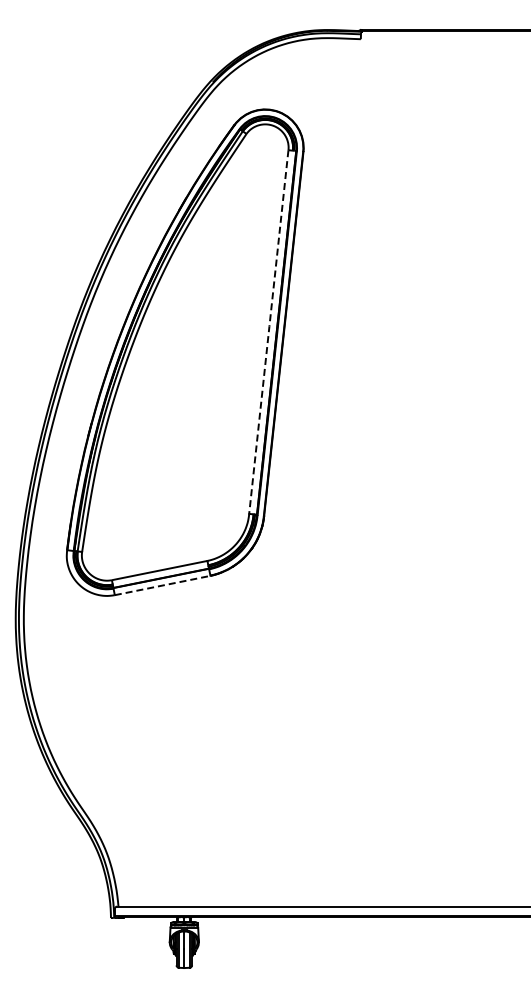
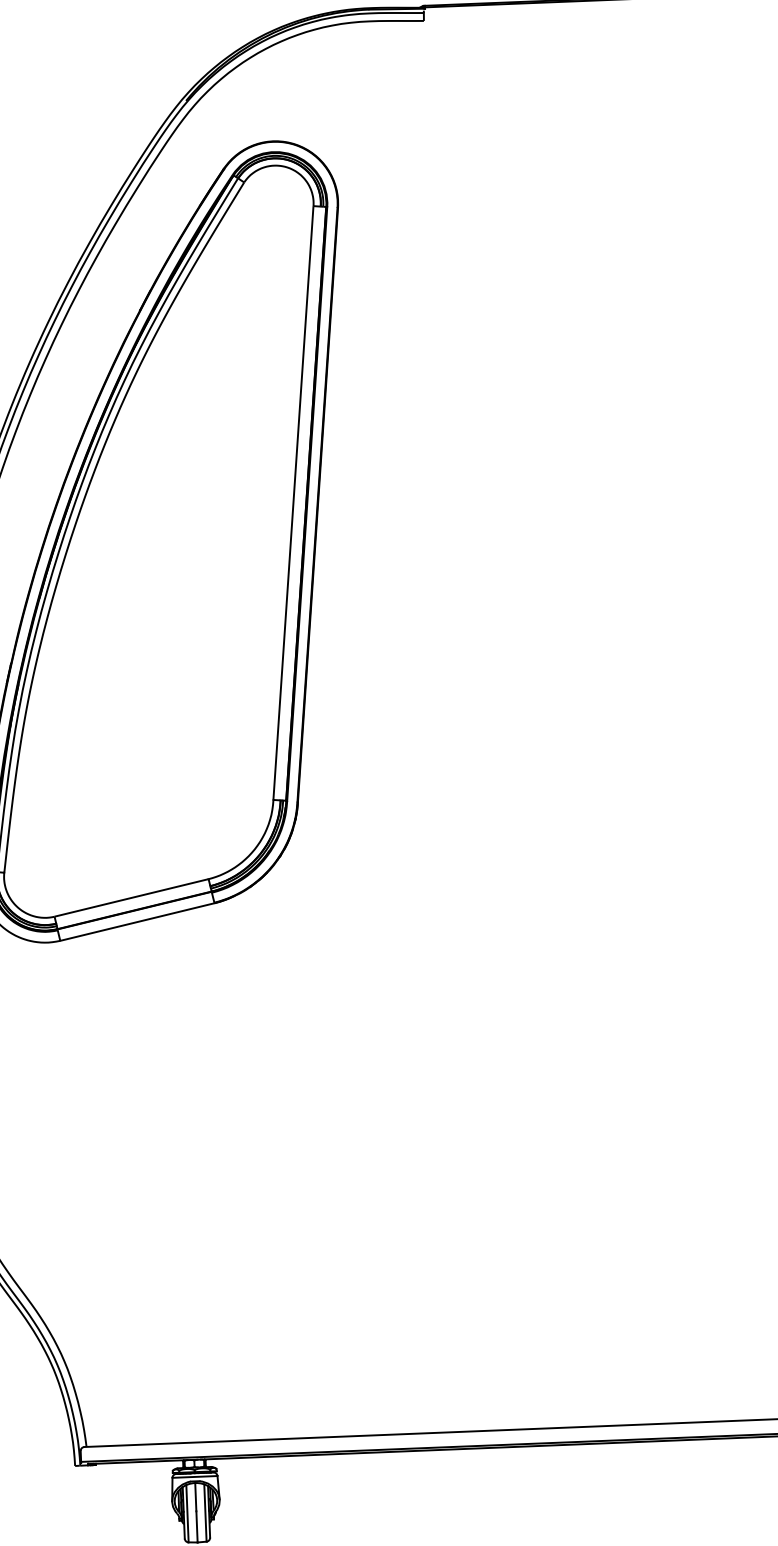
line: (268, 331) -> (292, 502), dashed -> solid
line: (162, 585) -> (137, 921), dashed -> solid

